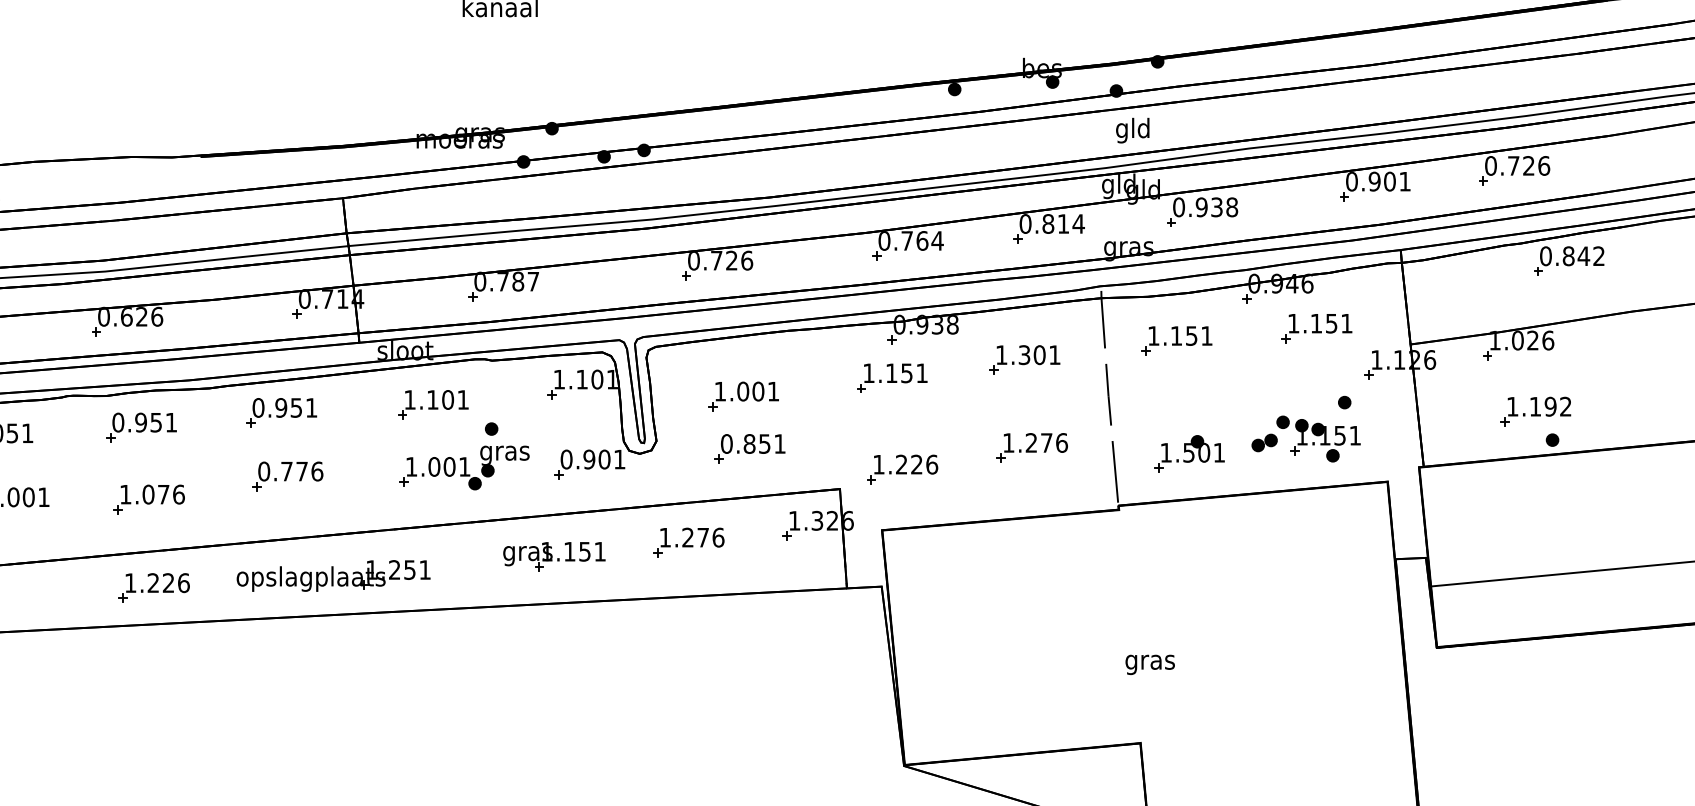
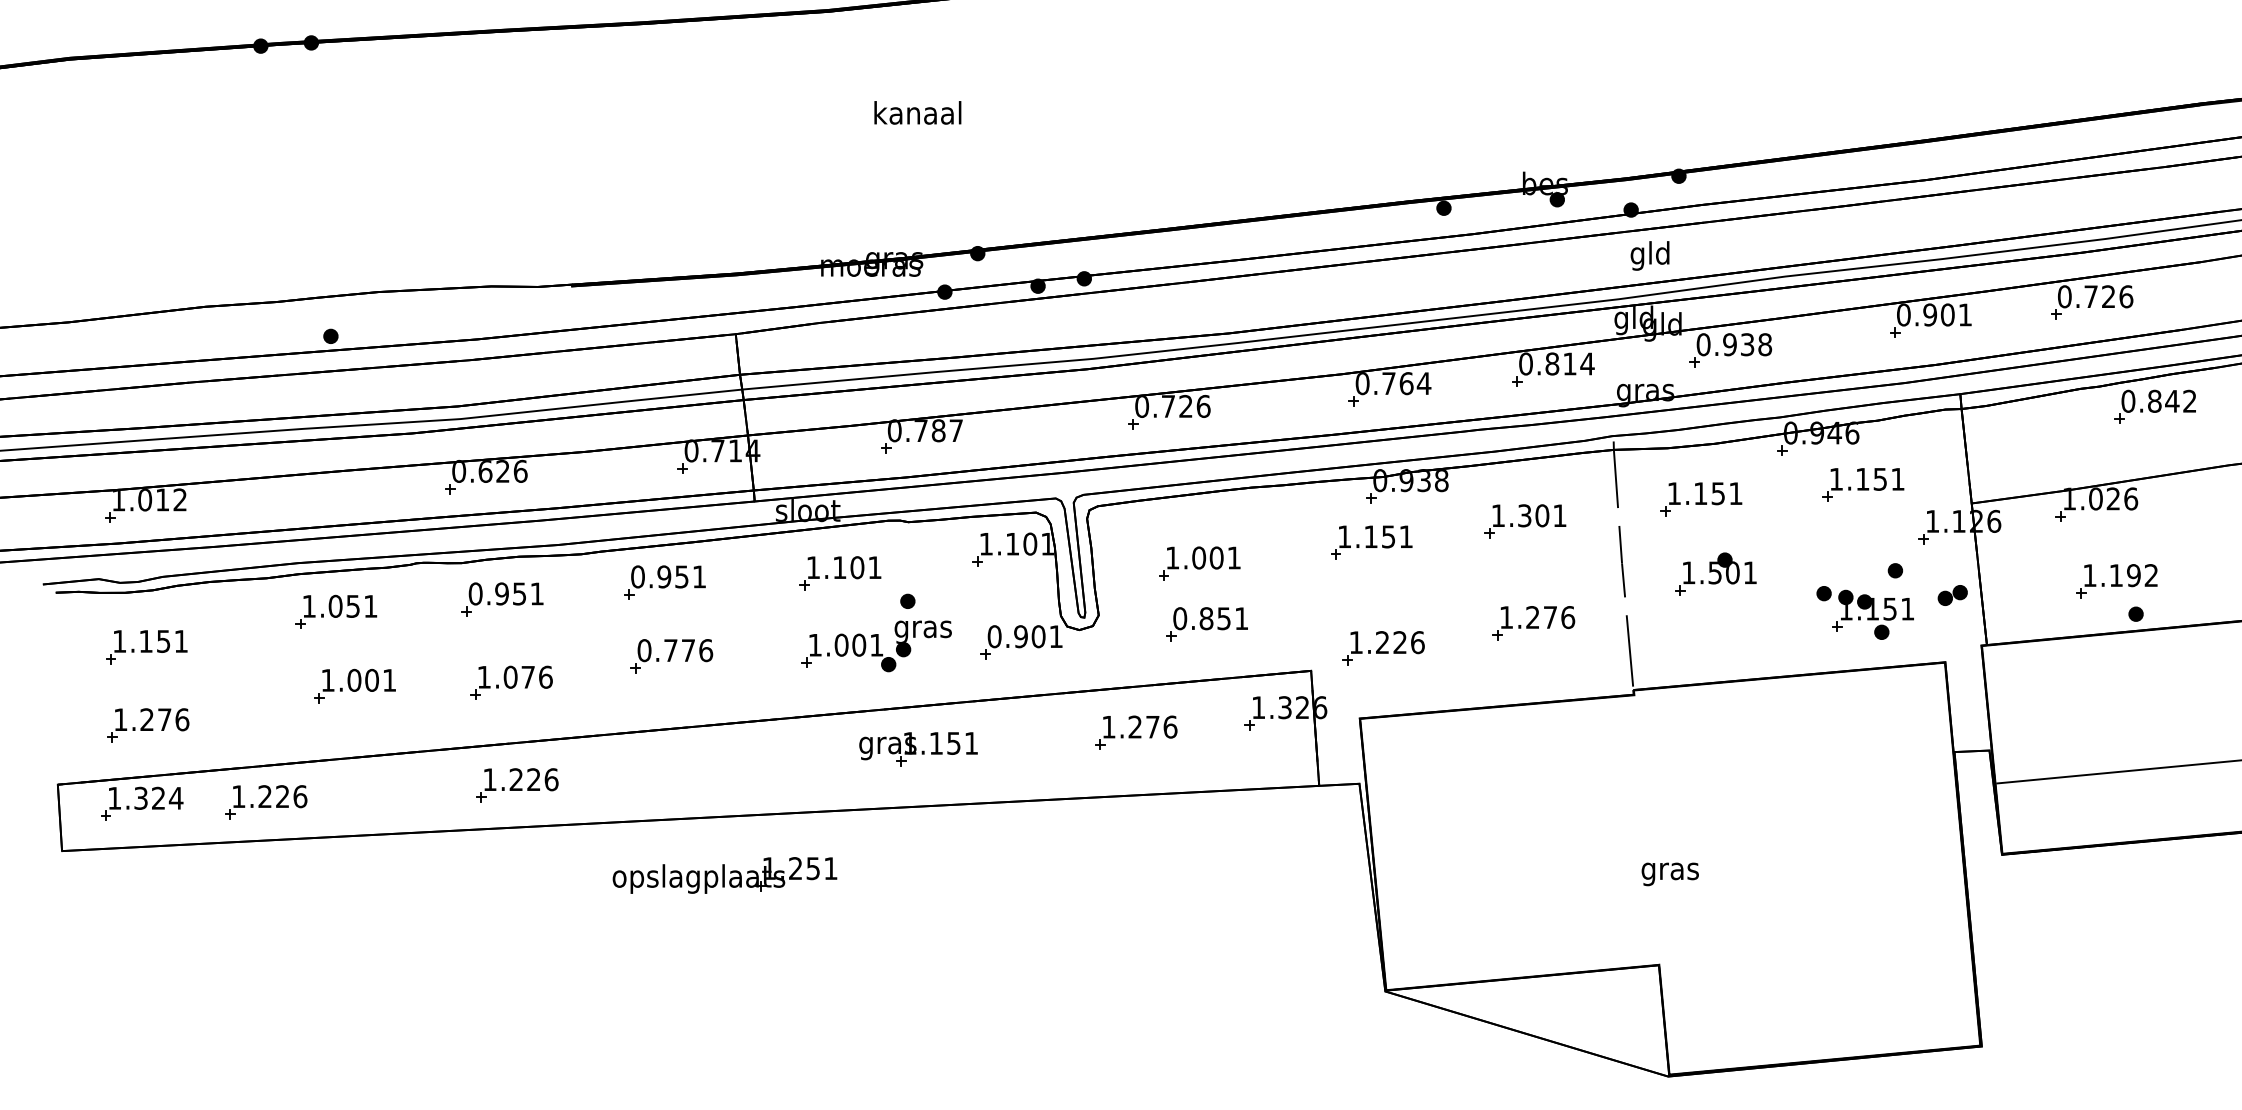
part: (1264, 442) -> (1952, 595), moved
part: (1189, 453) -> (1715, 573), moved
part: (554, 556) -> (918, 749), moved
part: (333, 576) -> (724, 875), moved

